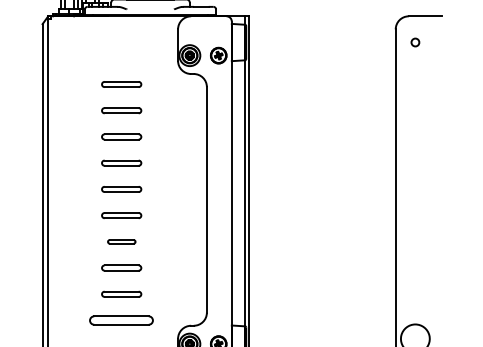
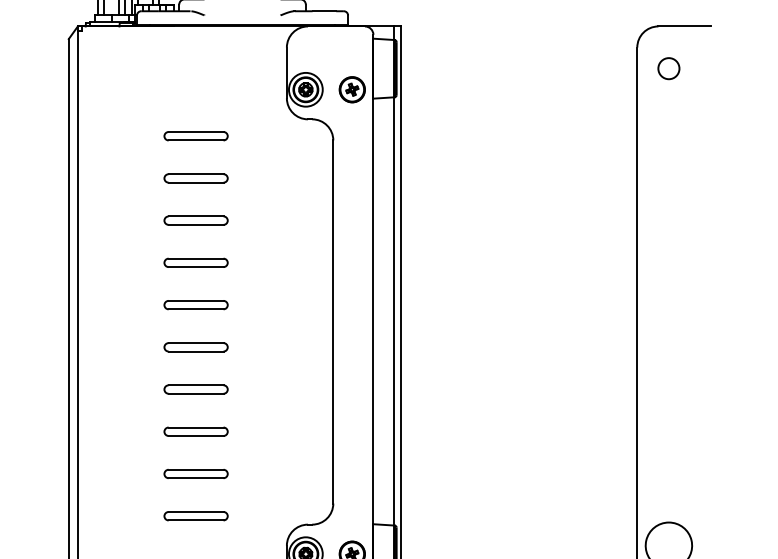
circle: (415, 42) -> (669, 68), size x1.67
part: (121, 241) -> (195, 388), size x1.43
part: (121, 320) -> (195, 516), size x0.62

